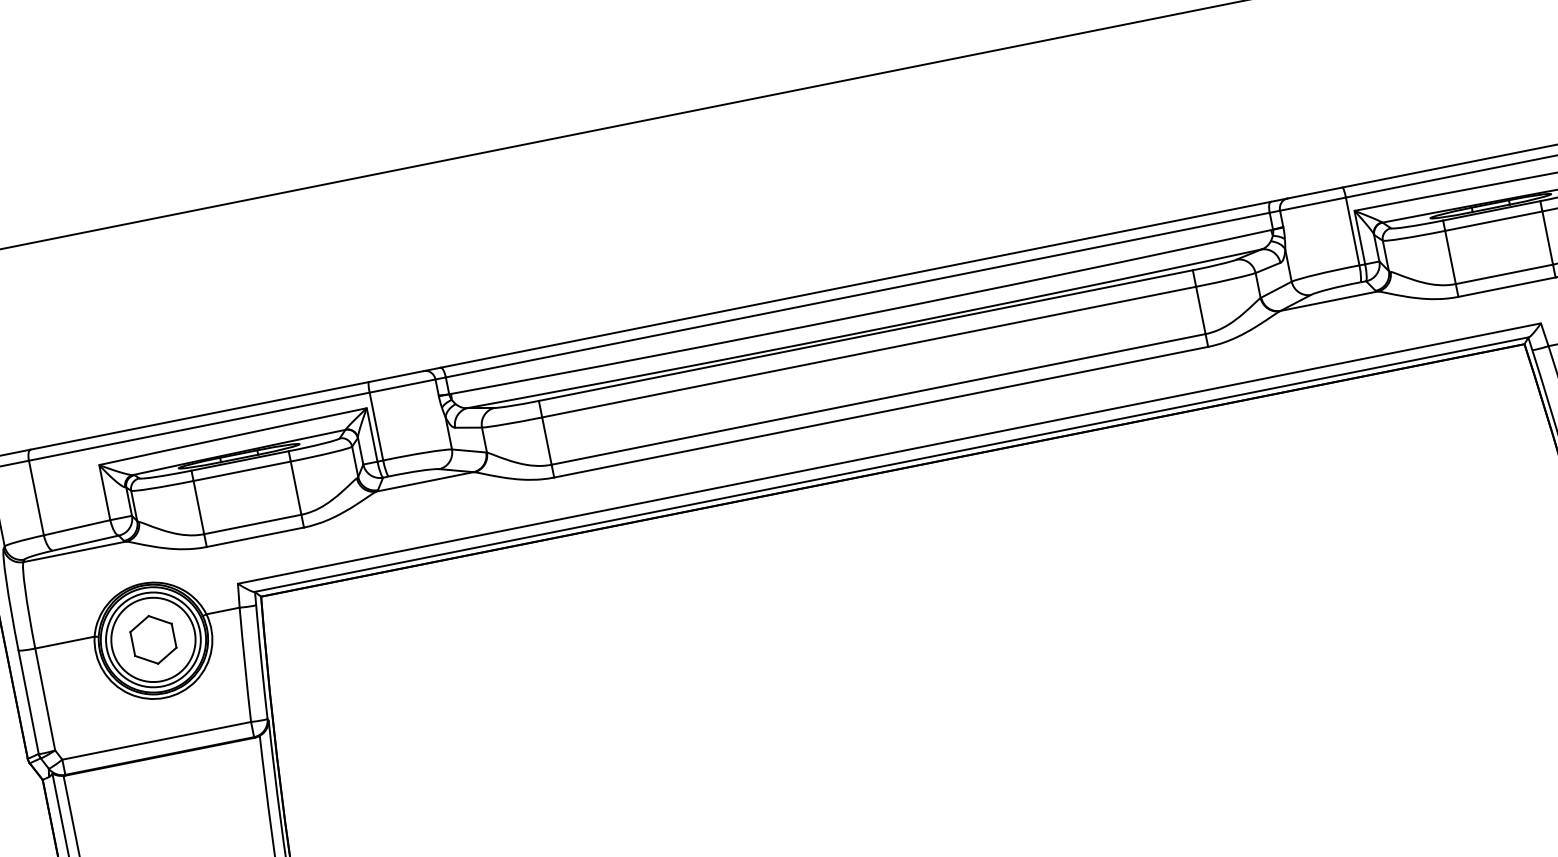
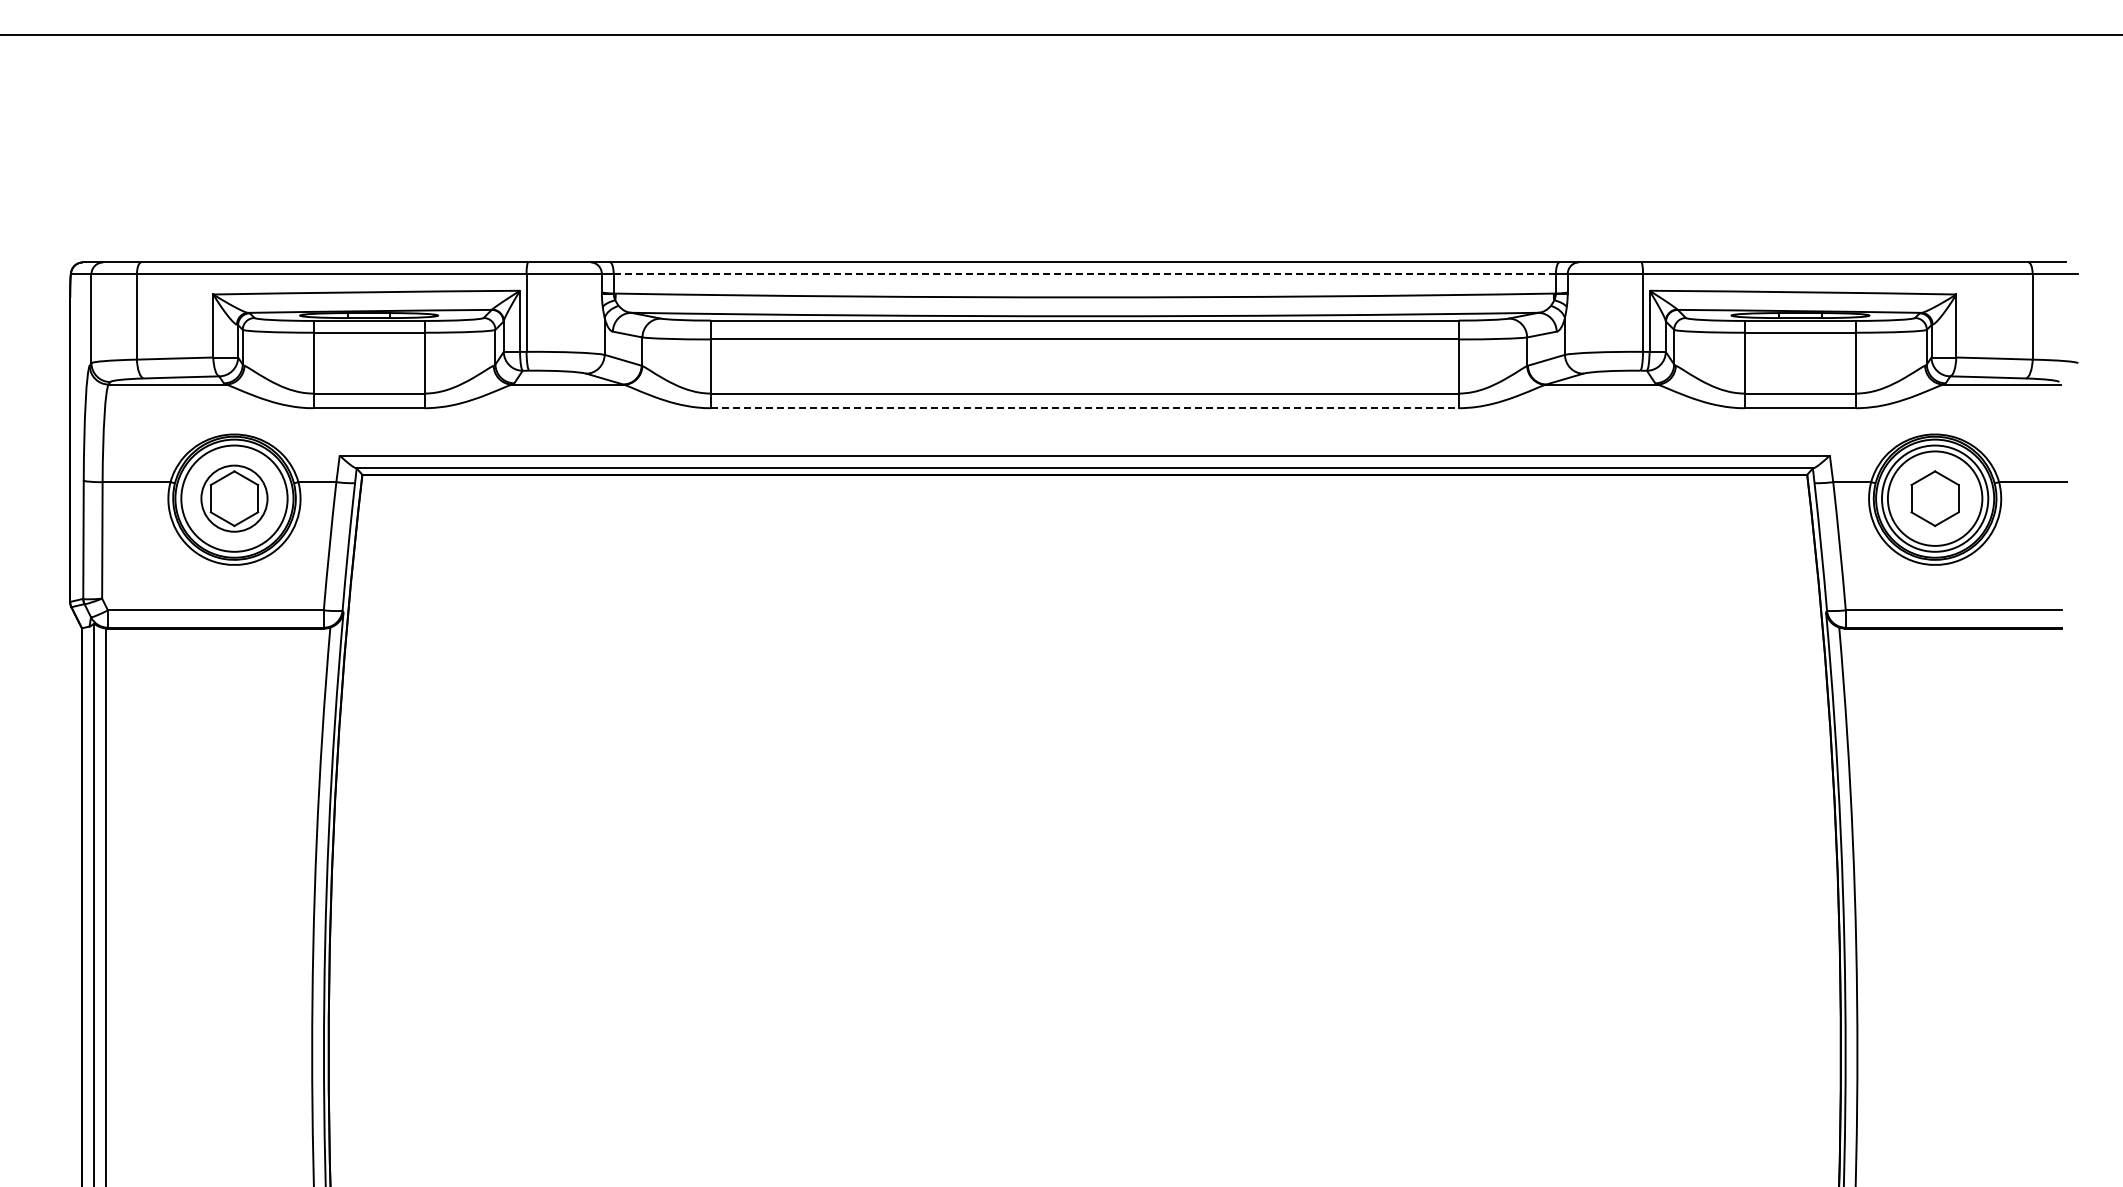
line: (858, 295) -> (1085, 274), solid -> dashed
line: (880, 412) -> (1084, 408), solid -> dashed
circle: (153, 639) -> (234, 498), size x0.7

